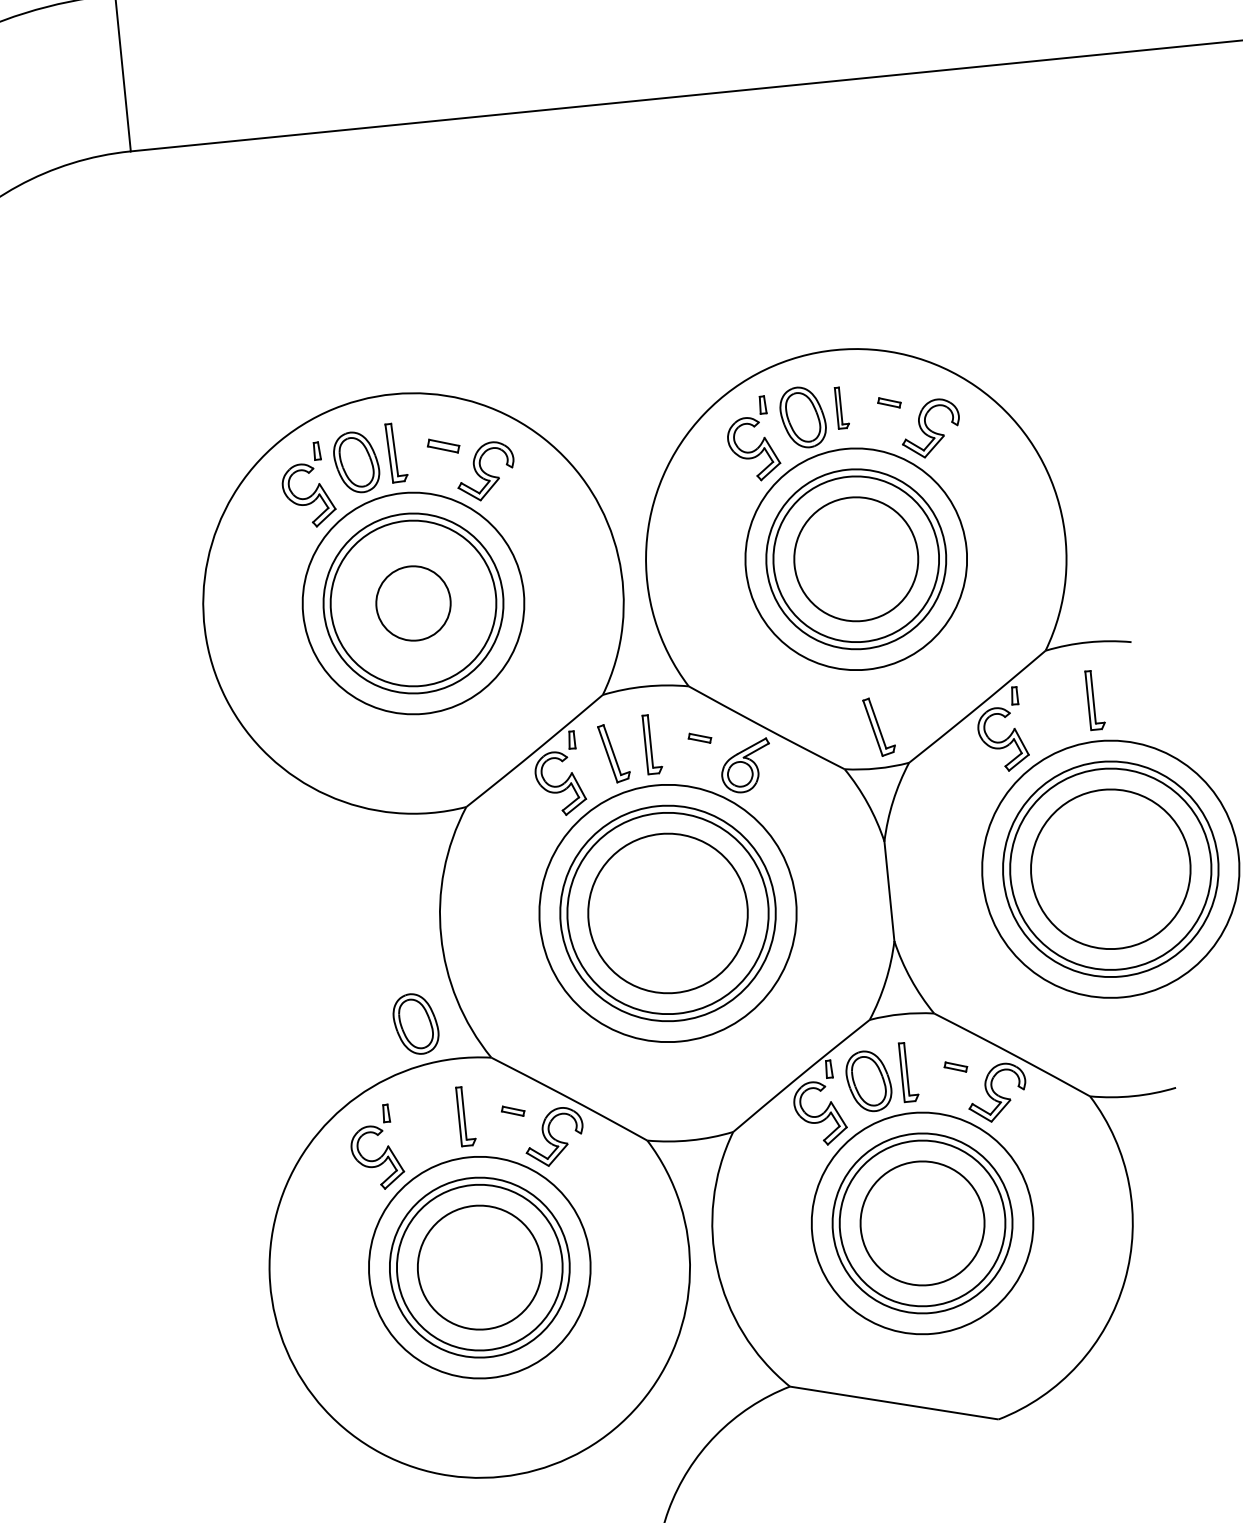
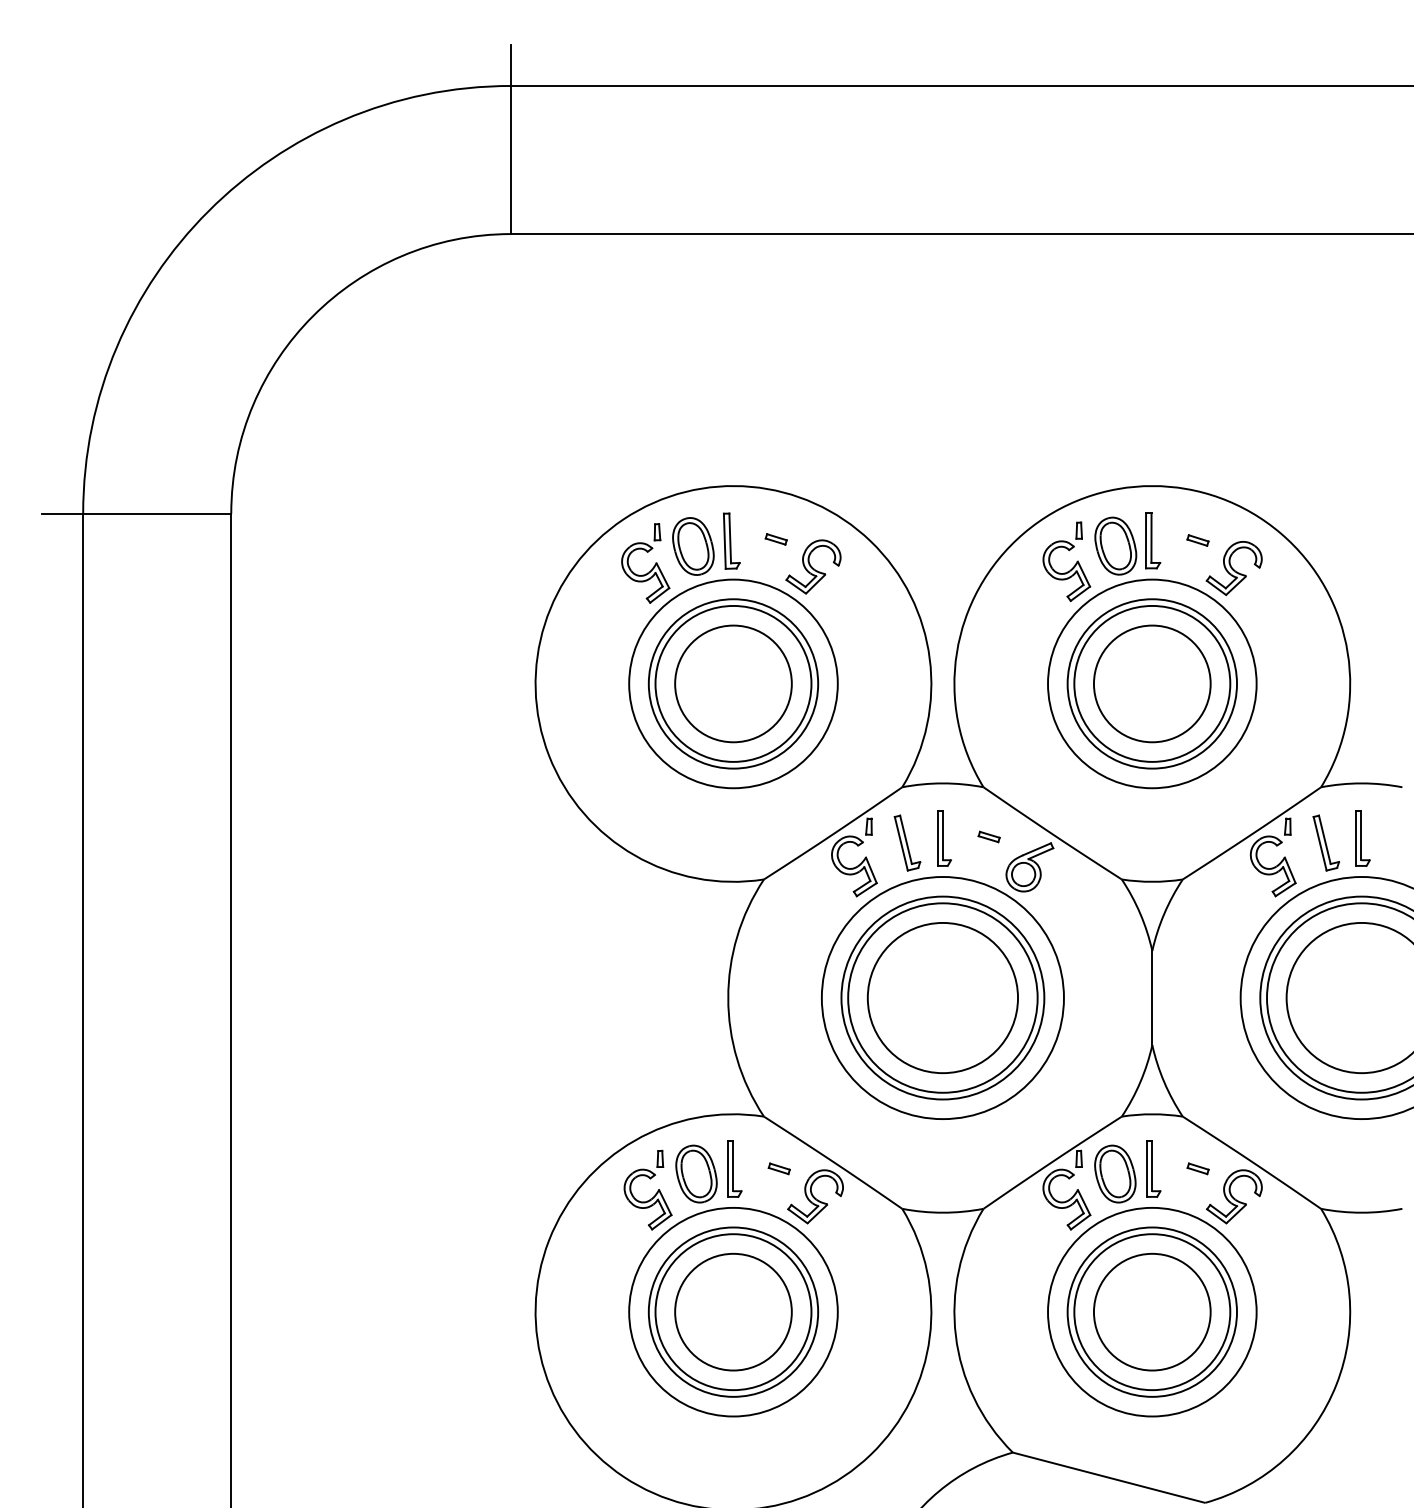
part: (842, 407) -> (1153, 540), size x1.43
part: (442, 446) -> (775, 539), size x0.71
circle: (413, 603) -> (733, 683), size x1.67
part: (879, 726) -> (1326, 842), moved
part: (415, 1023) -> (696, 1173), moved

